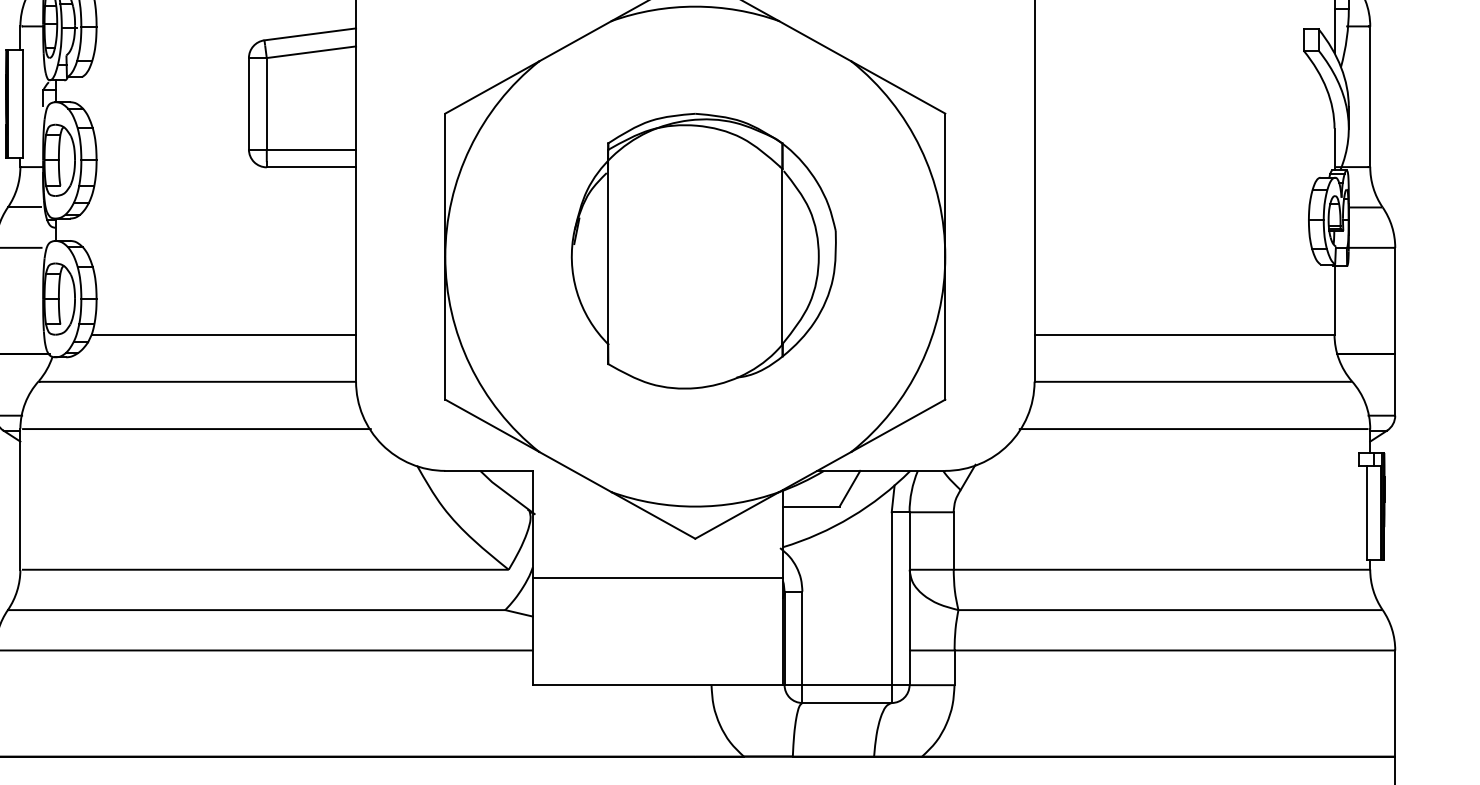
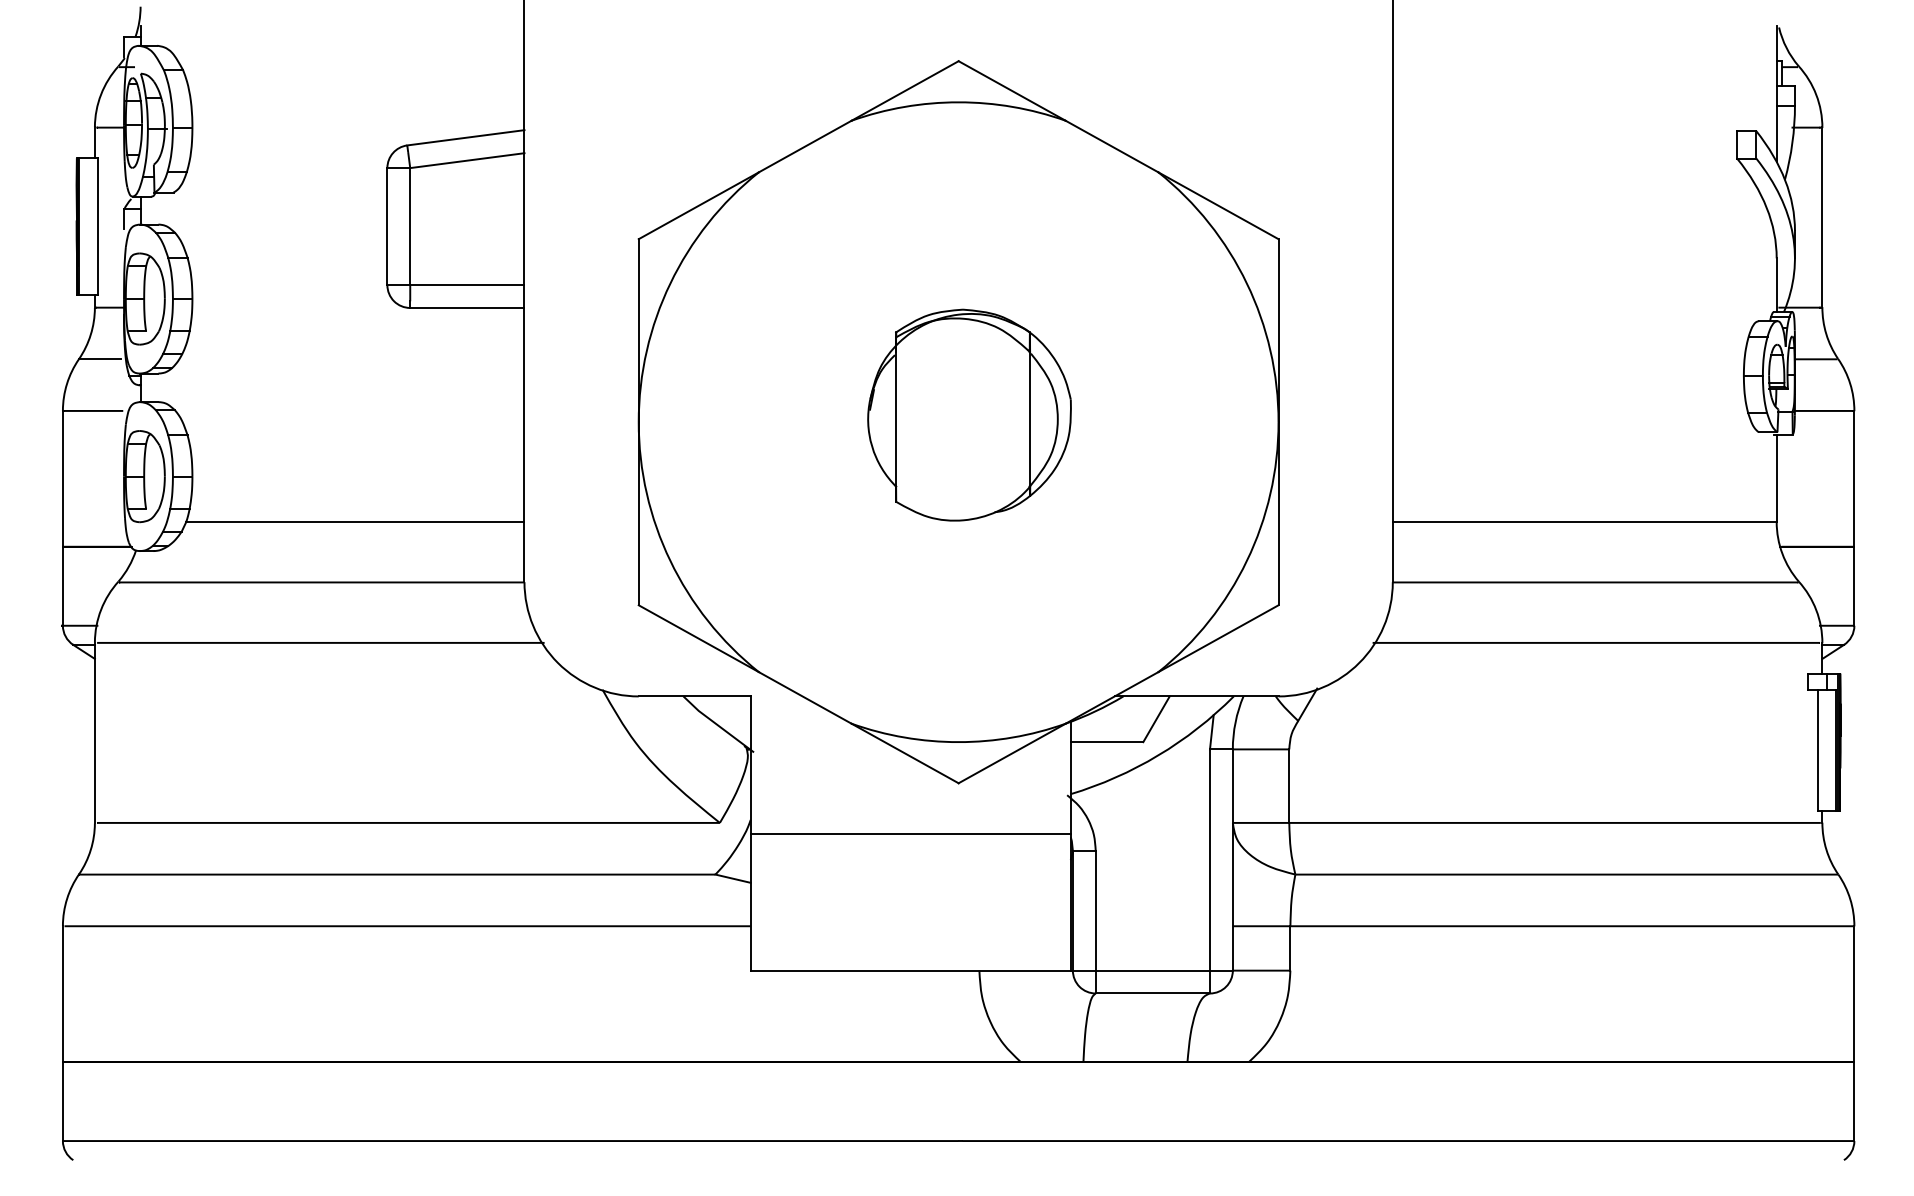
part: (703, 250) -> (969, 414), size x0.6

